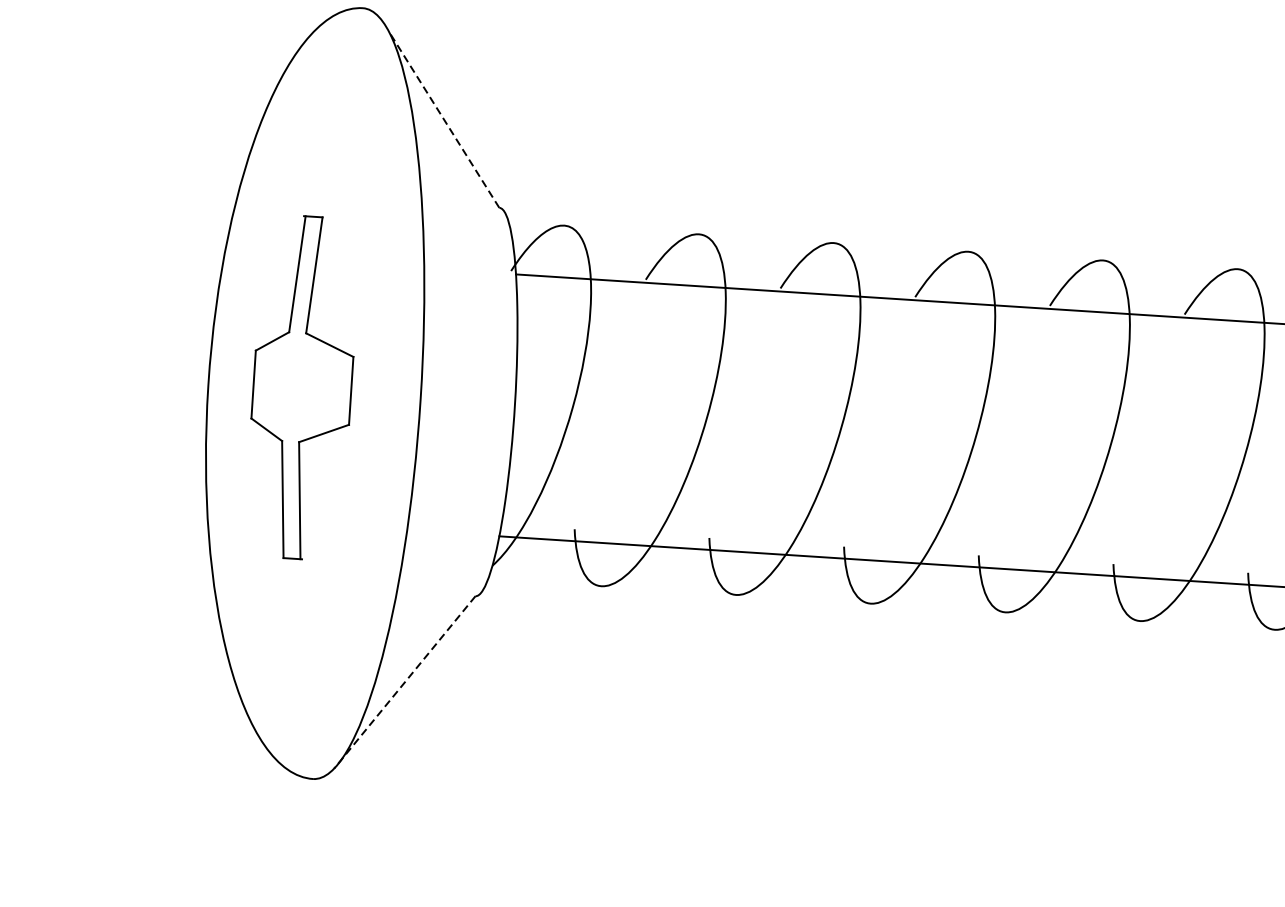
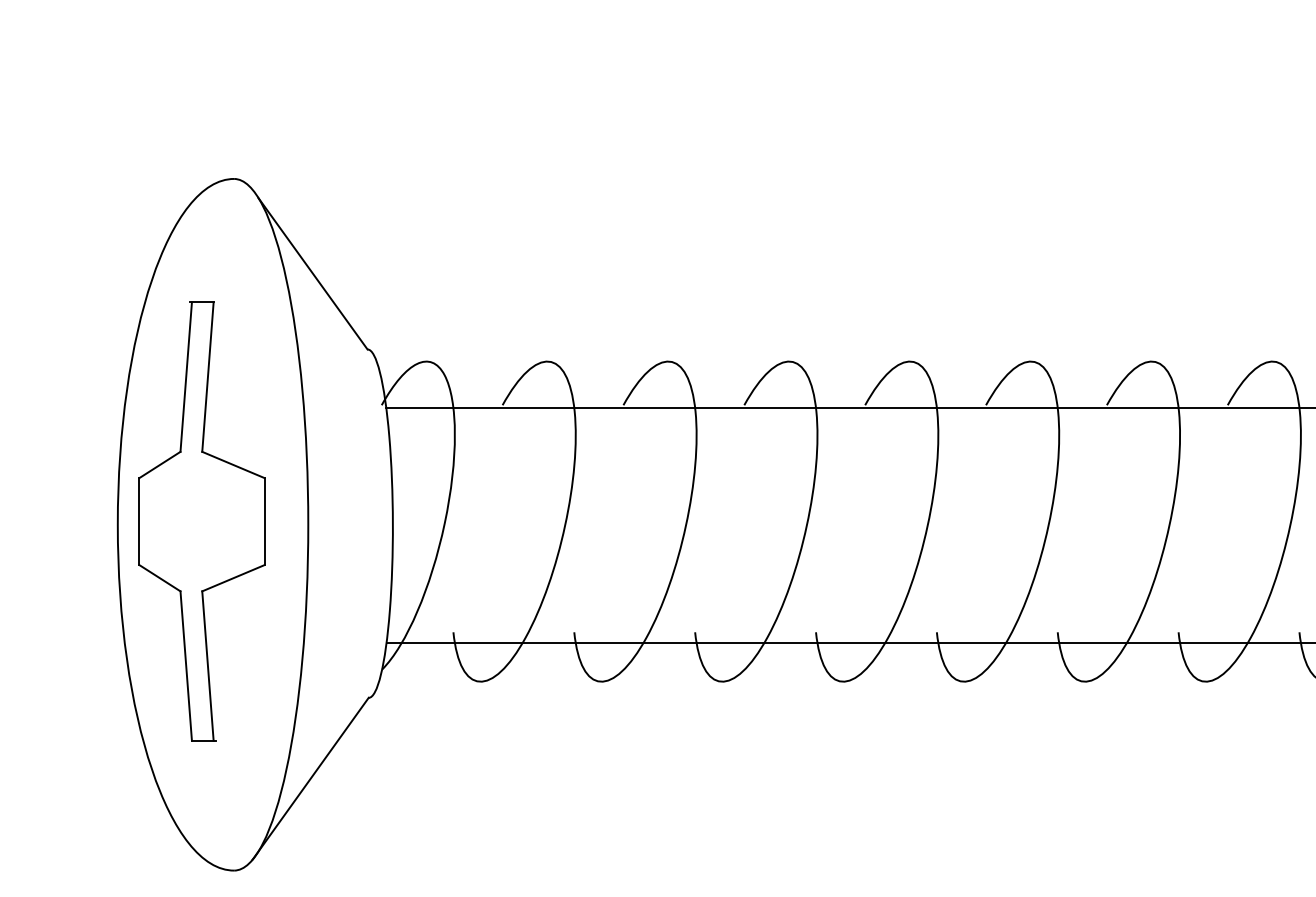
line: (443, 119) -> (312, 273), dashed -> solid
part: (301, 387) -> (201, 521), size x1.43
line: (404, 681) -> (310, 778), dashed -> solid

